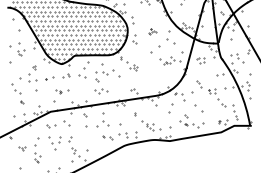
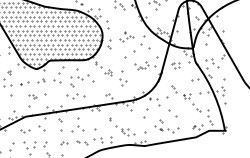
part: (152, 31) -> (127, 36), size x1.67
part: (148, 73) -> (123, 78), added
part: (62, 91) -> (37, 96), size x1.43
part: (101, 91) -> (76, 96), size x1.43
part: (89, 138) -> (64, 143), added

